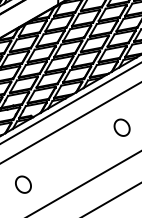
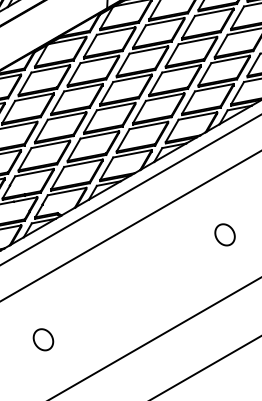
part: (121, 127) -> (224, 234), size x0.7
part: (23, 184) -> (43, 339), size x0.7

